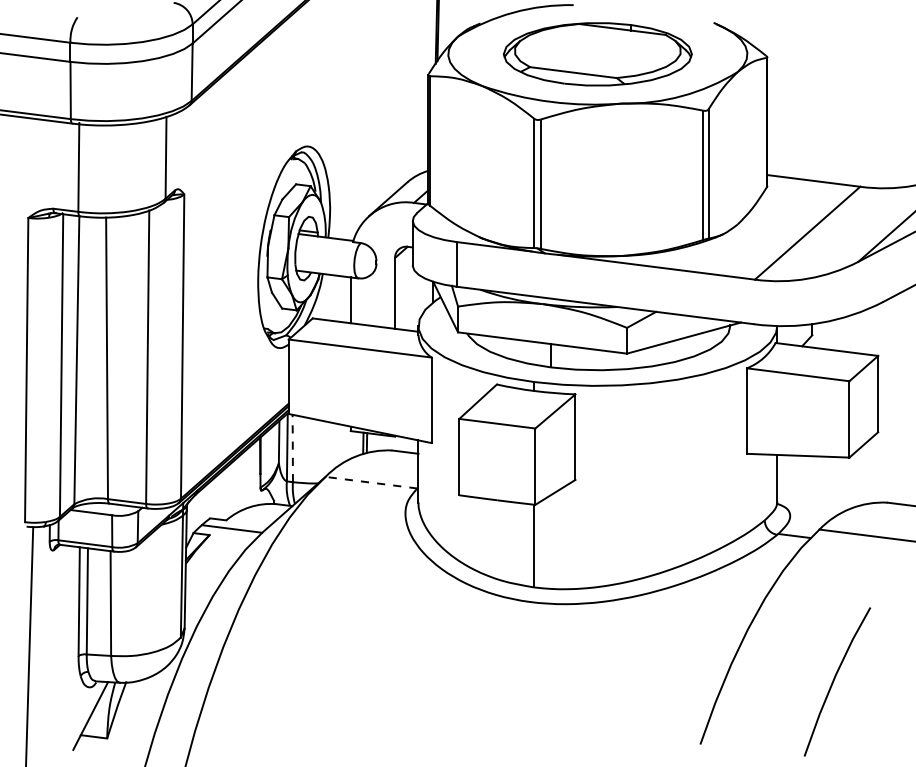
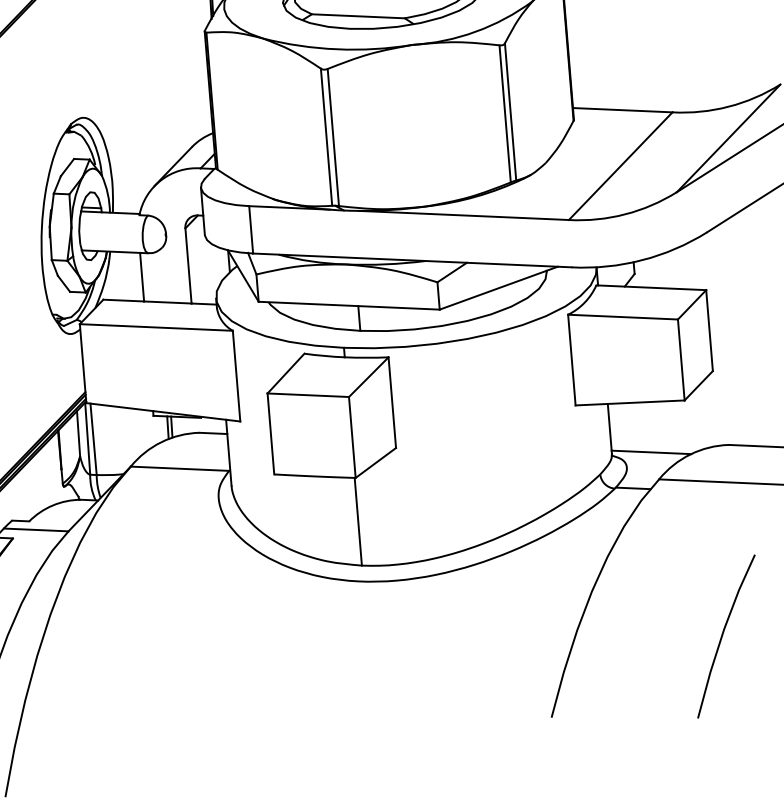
line: (292, 448) -> (93, 439), dashed -> solid
line: (370, 482) -> (178, 468), dashed -> solid
line: (814, 503) -> (651, 452), added
line: (834, 681) -> (723, 636), moved

